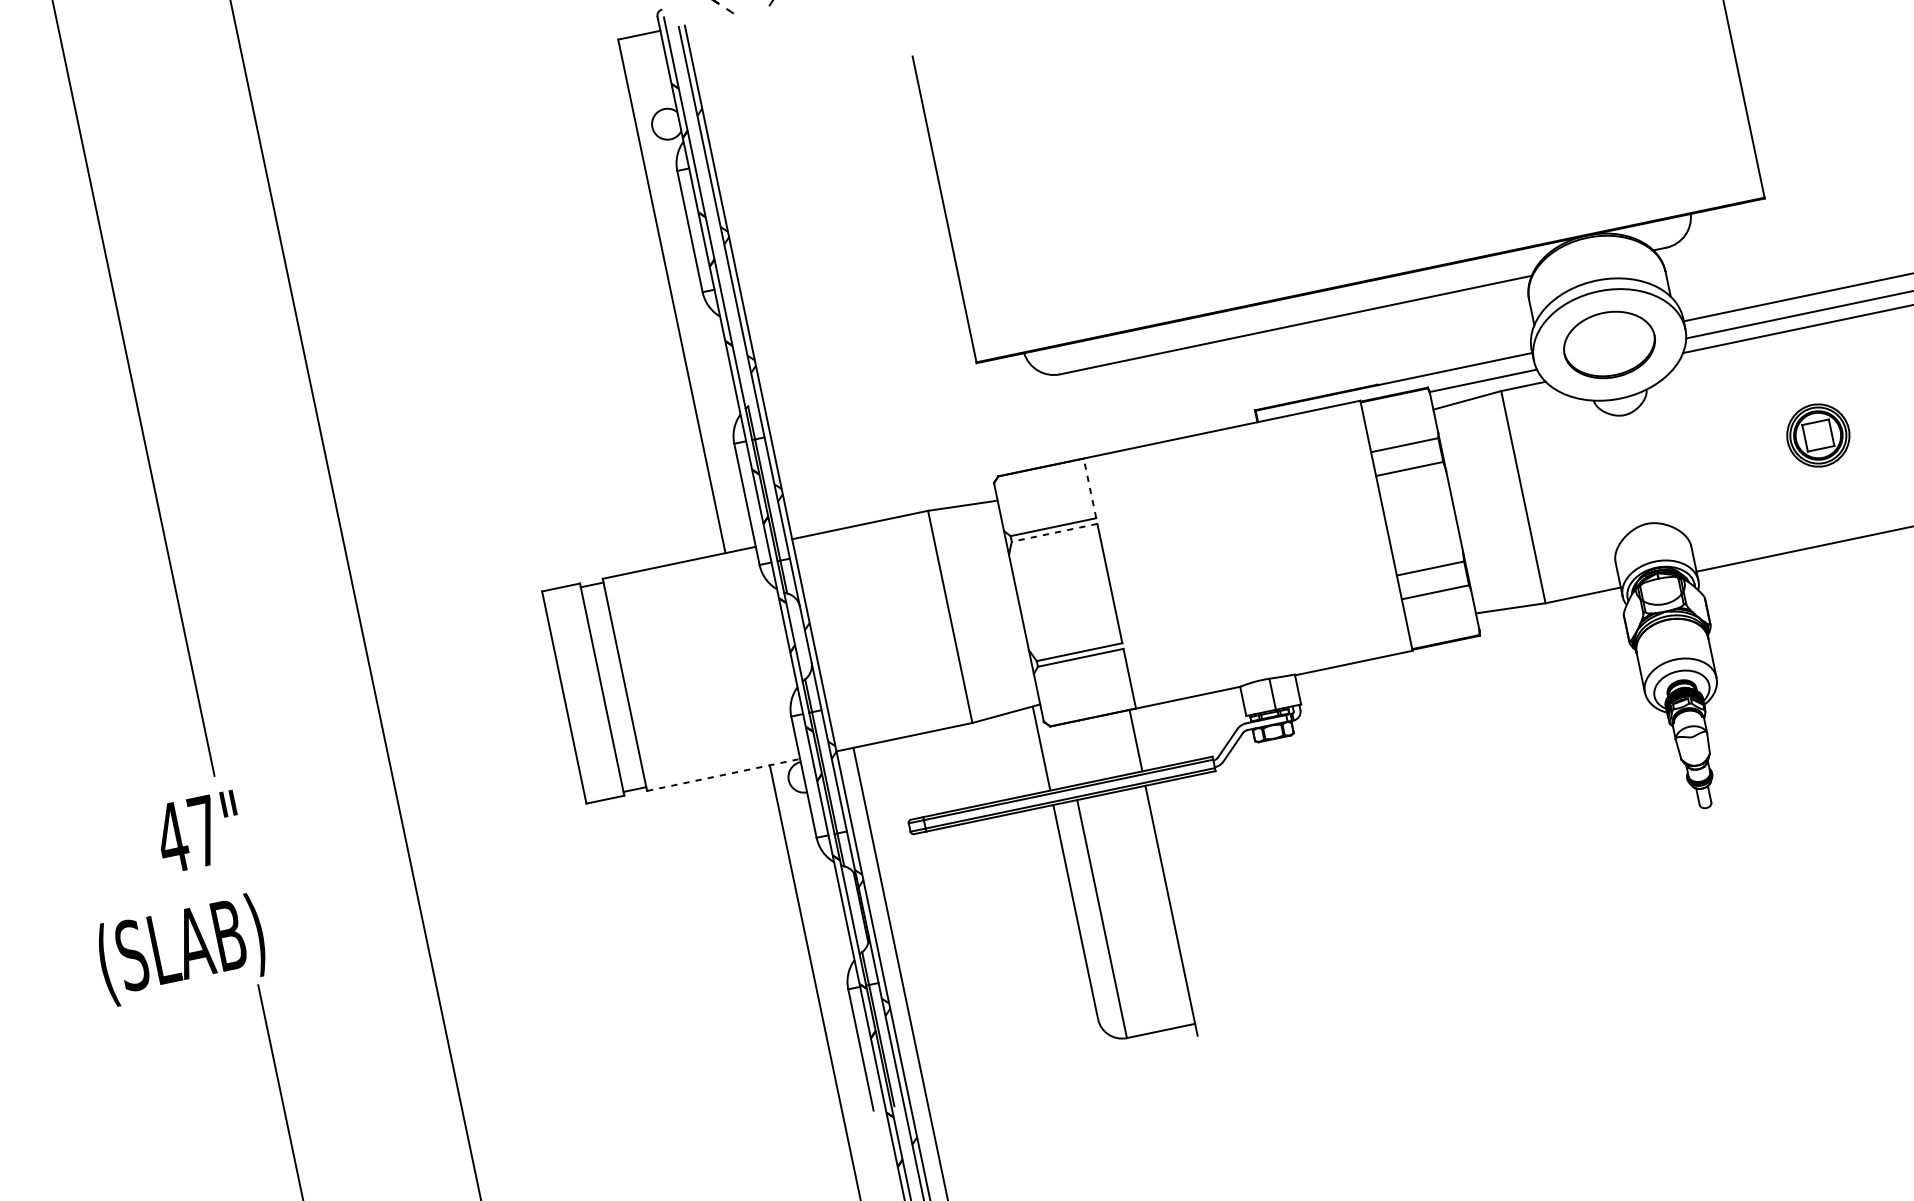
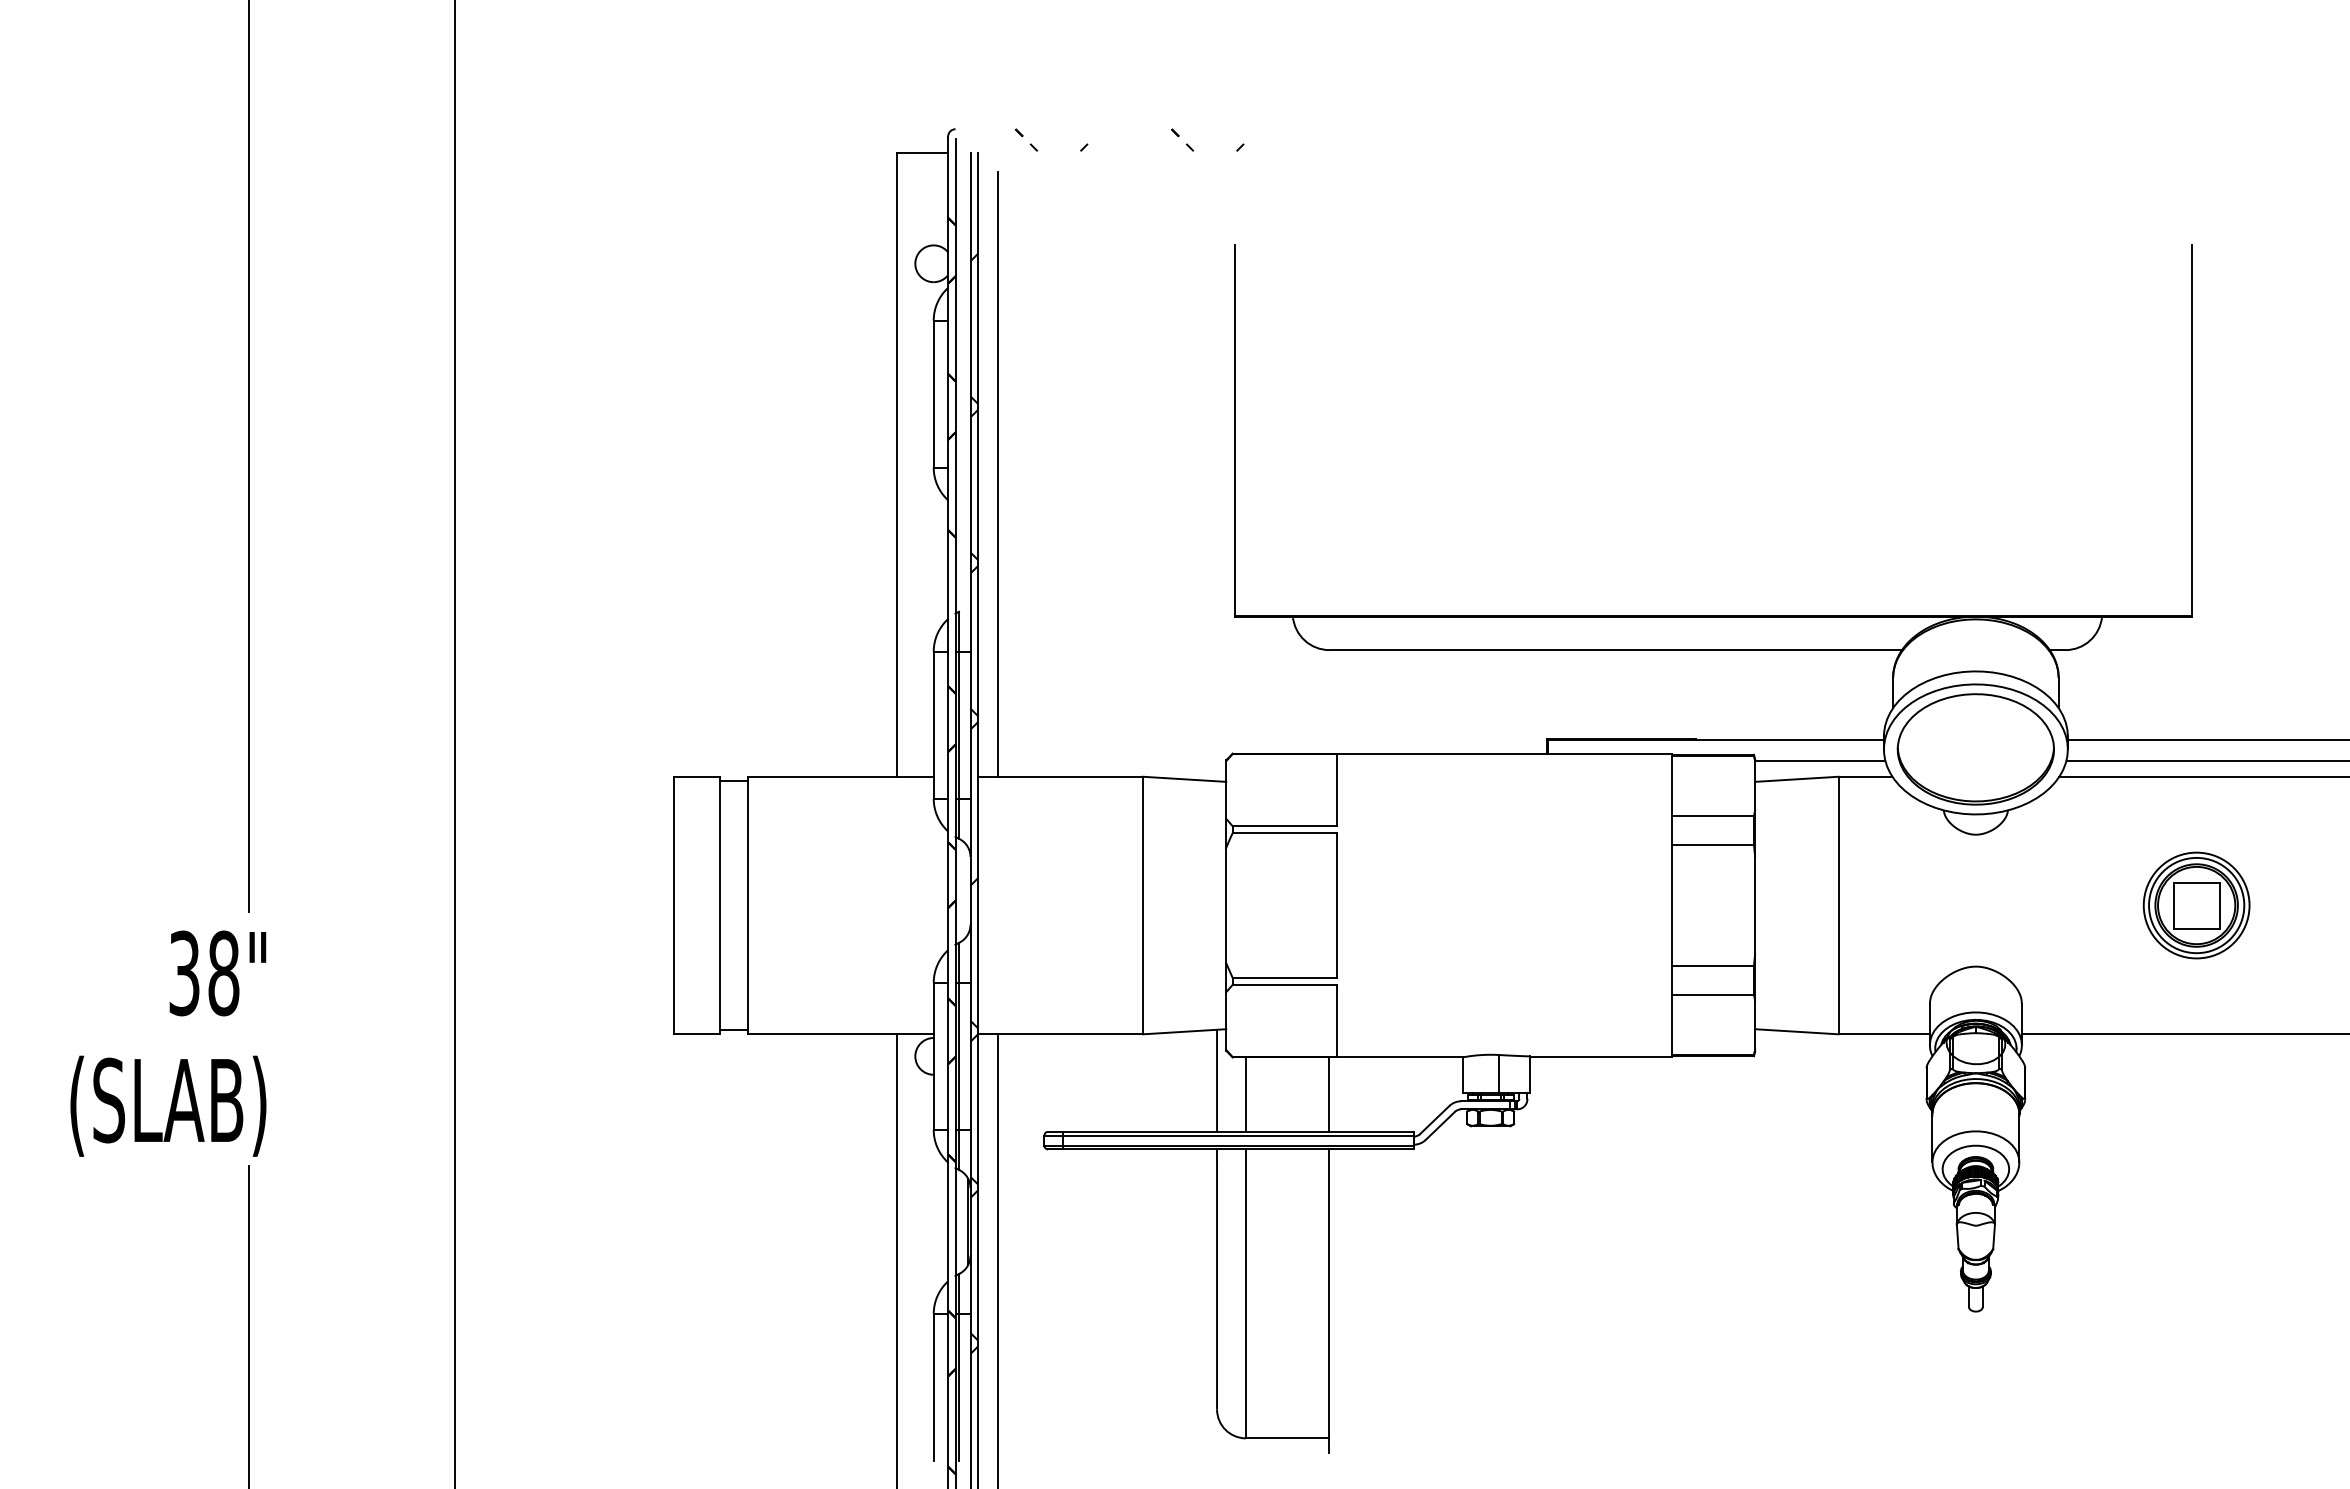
line: (756, 285) -> (998, 473), added
part: (1609, 345) -> (1975, 749), size x1.43
part: (1818, 435) -> (2196, 905), size x1.43
line: (1089, 487) -> (1336, 789), dashed -> solid
line: (1054, 533) -> (1284, 833), dashed -> solid
line: (1068, 754) -> (1246, 1094), added
line: (723, 775) -> (840, 1034), dashed -> solid
text: (188, 834) -> (203, 973), 47" -> 38"

